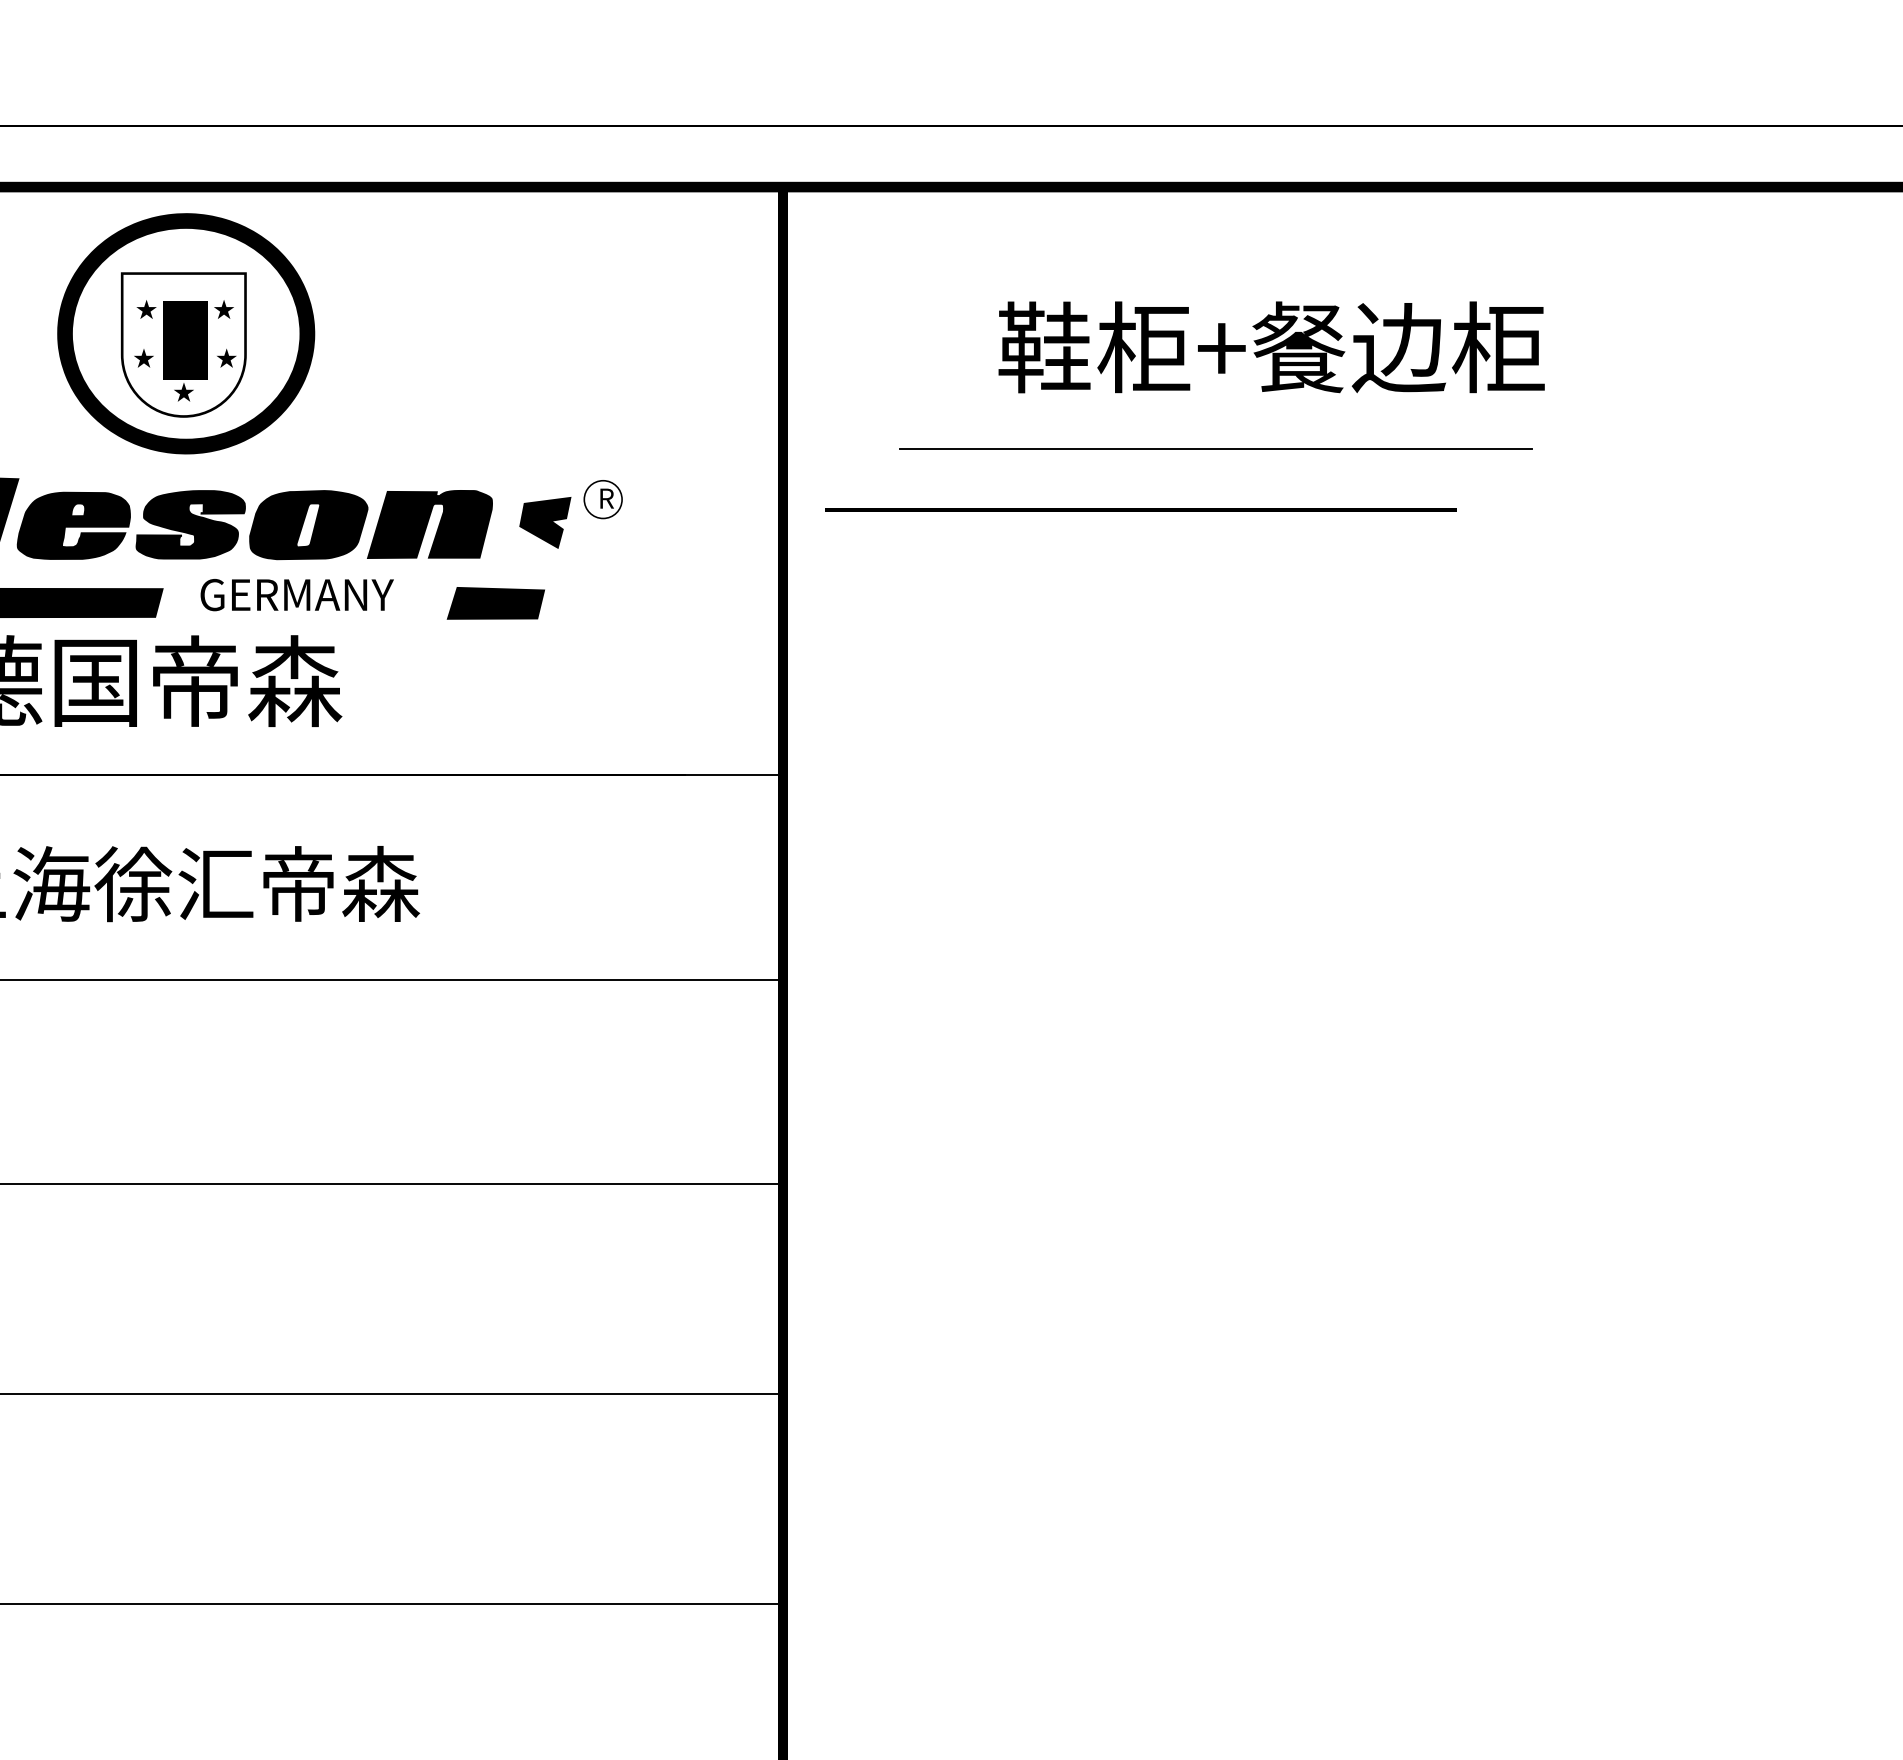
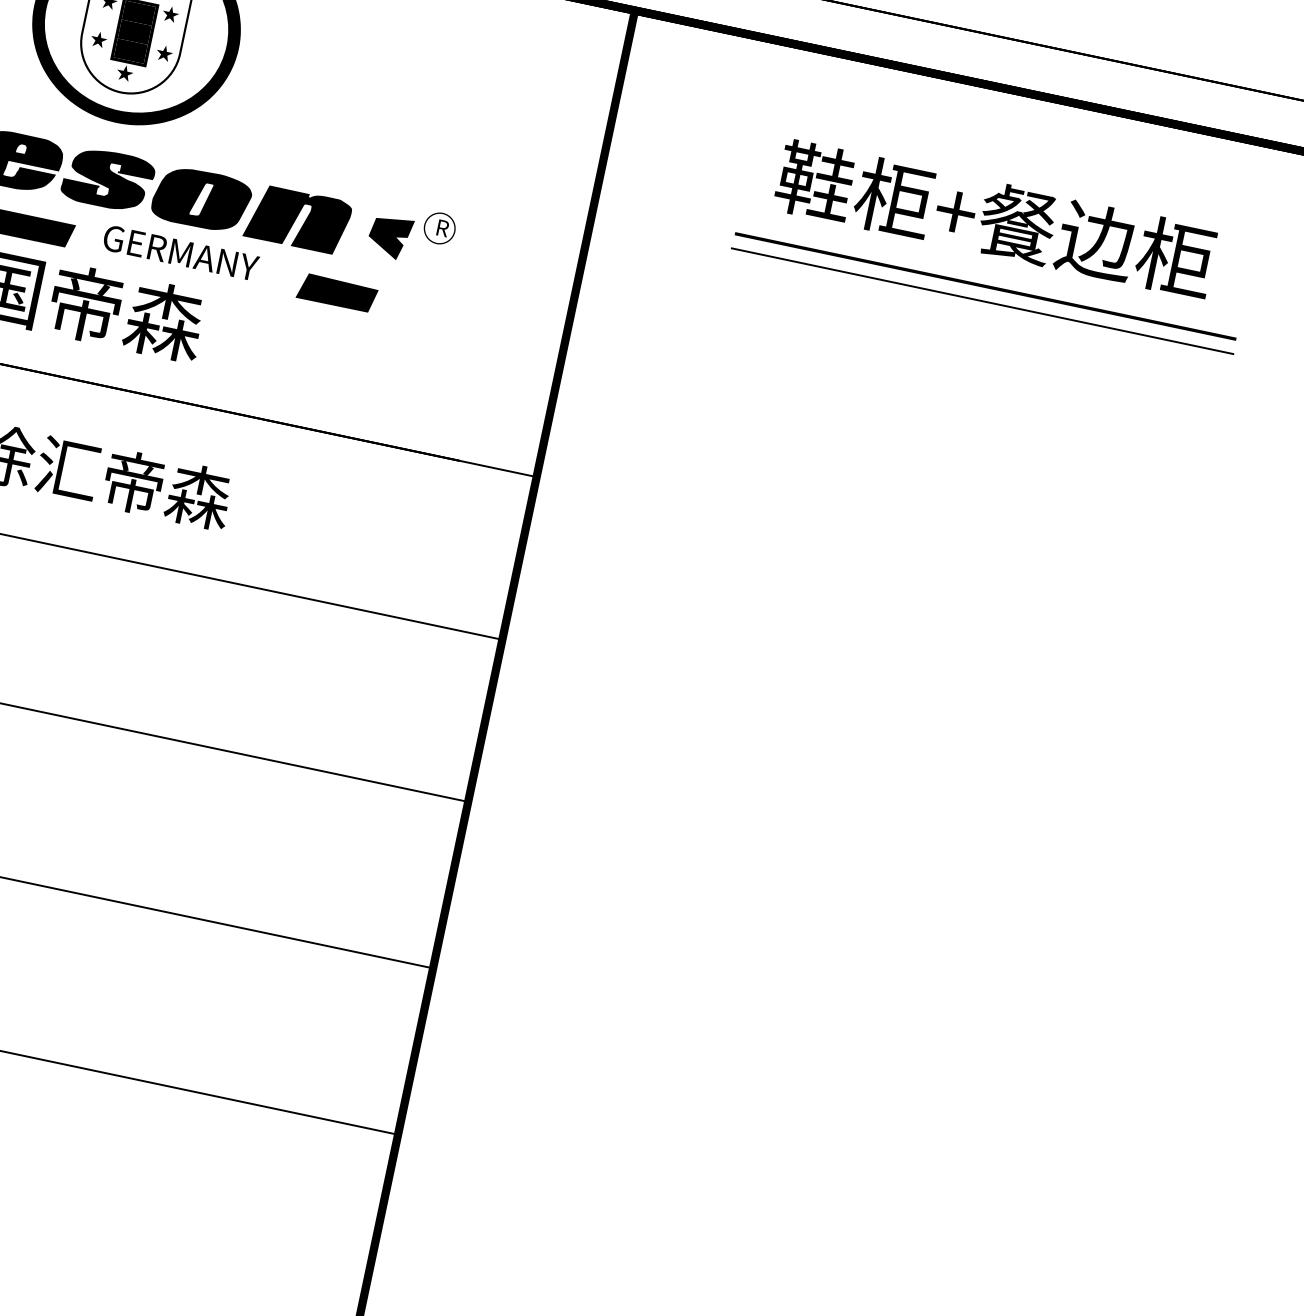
line: (1215, 448) -> (982, 300), moved
line: (1140, 509) -> (985, 286), moved

